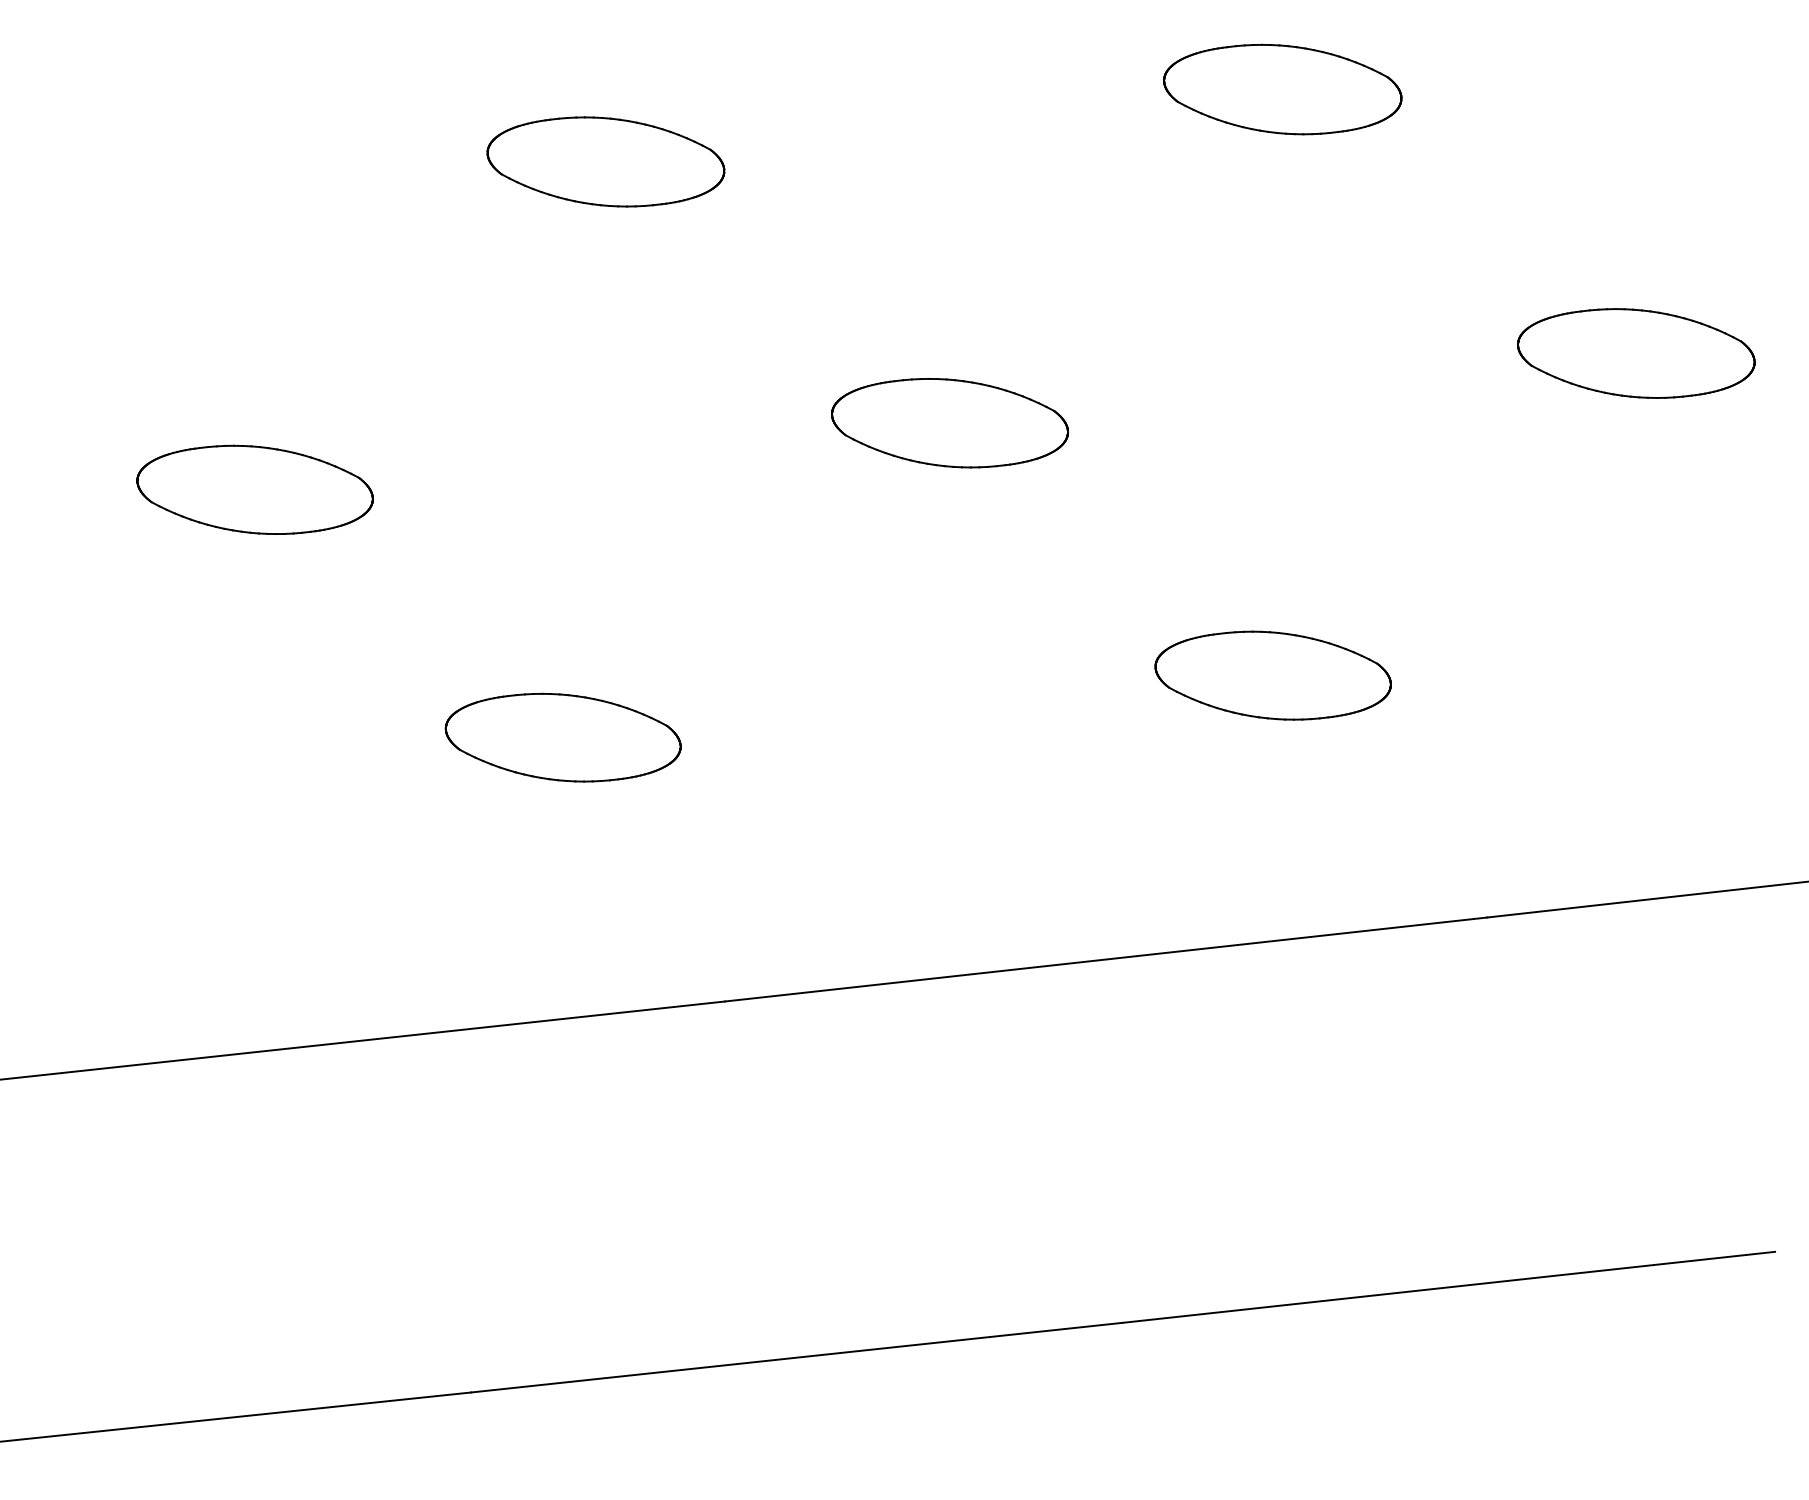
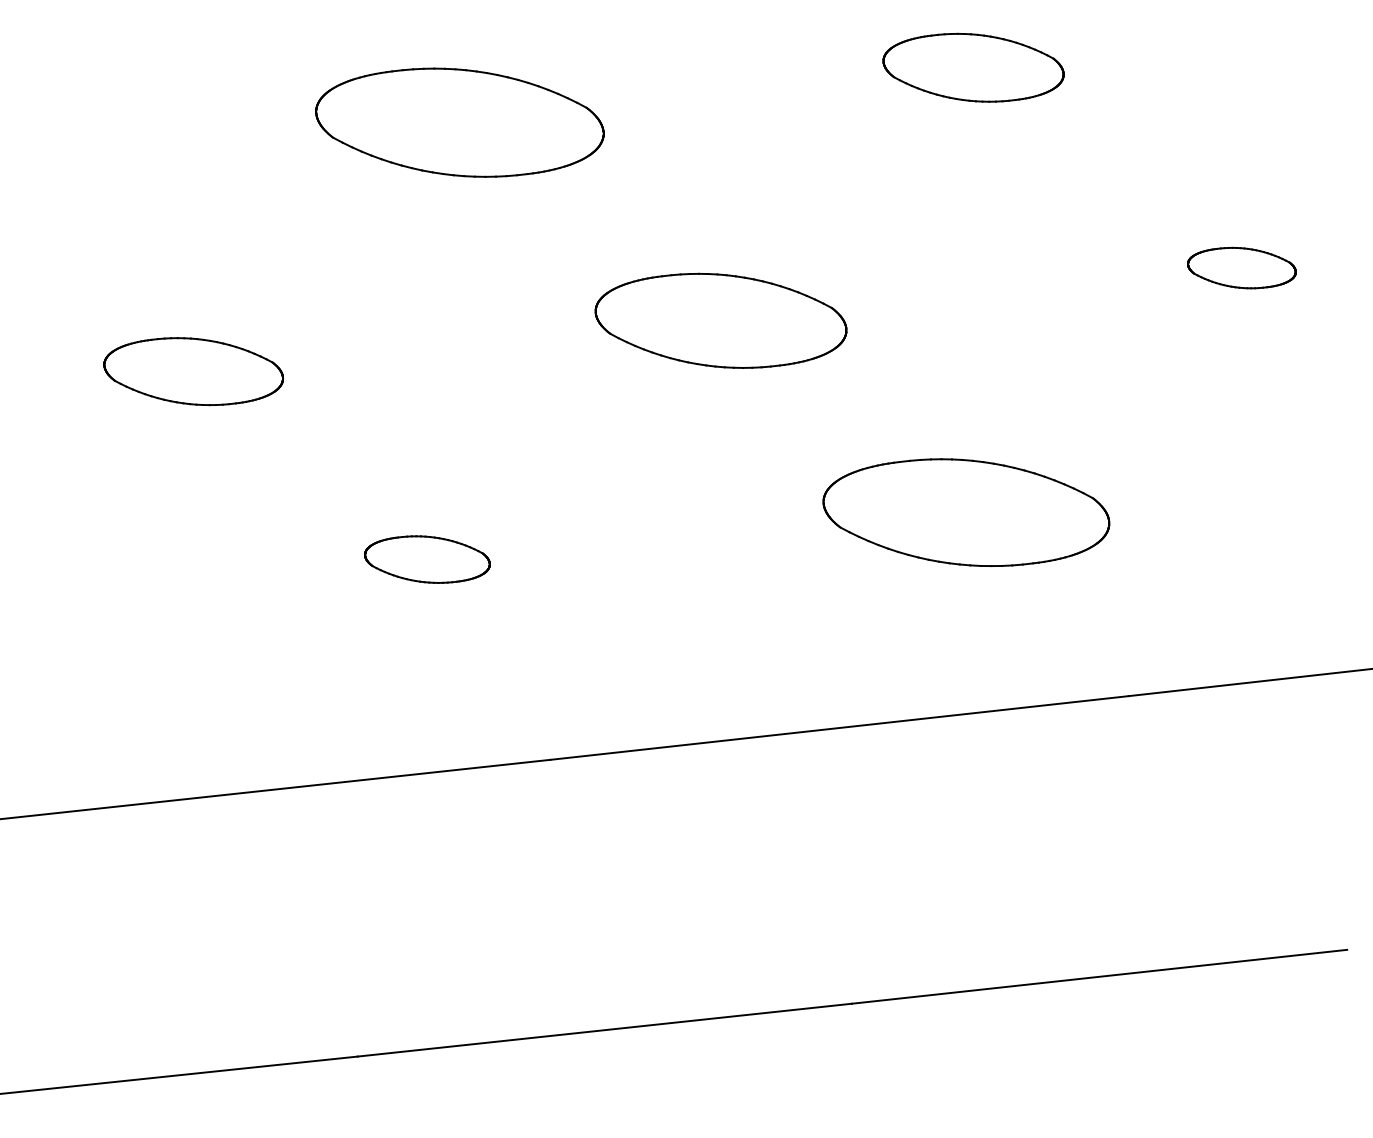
part: (605, 161) -> (459, 122), size x1.6
part: (1636, 353) -> (1242, 268), size x0.6
part: (949, 423) -> (720, 321), size x1.4
part: (1272, 675) -> (965, 512), size x1.6
part: (562, 737) -> (426, 559), size x0.7

